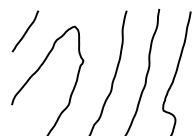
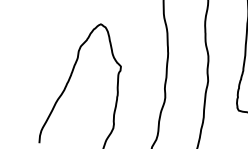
curve: (25, 31) -> (37, 43), removed

